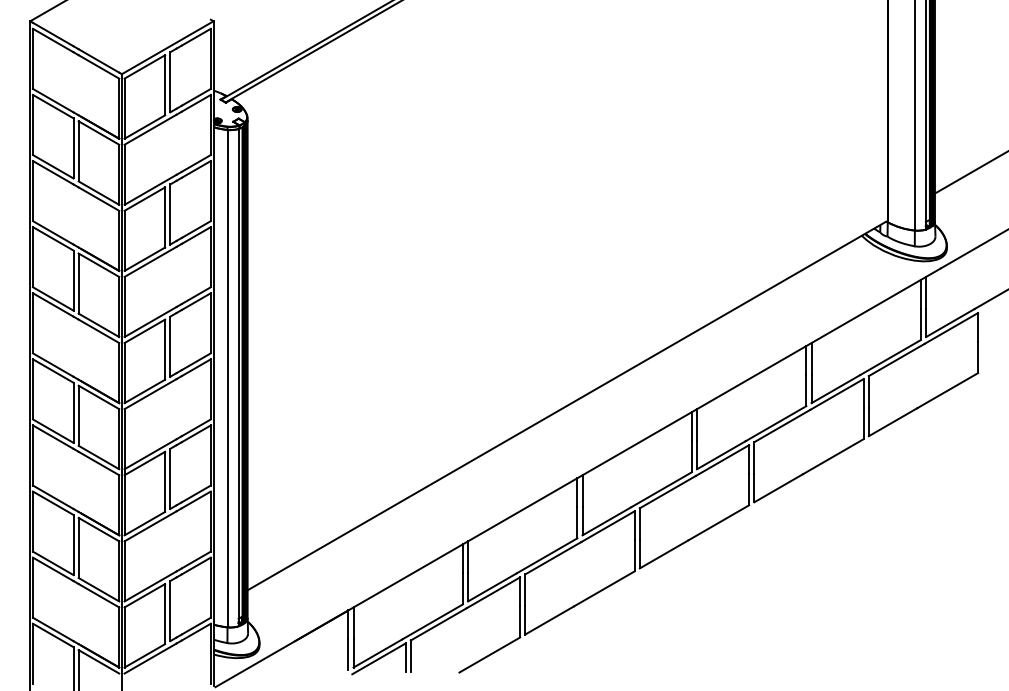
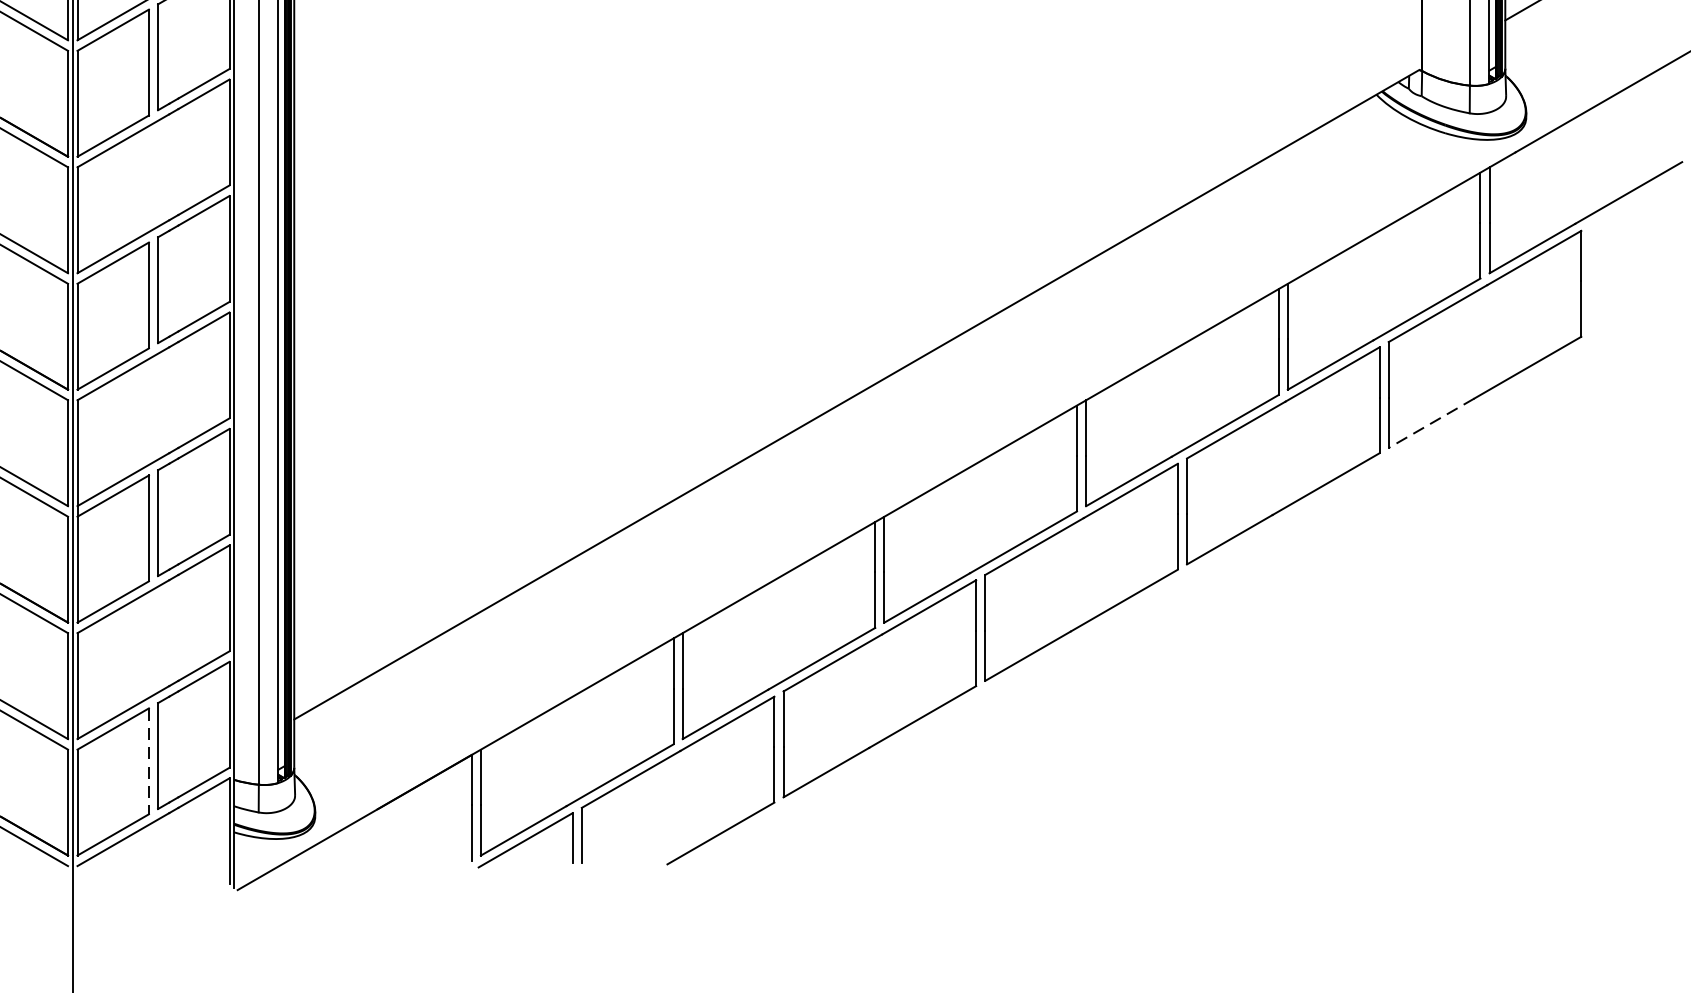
line: (892, 422) -> (1430, 423), solid -> dashed
line: (165, 614) -> (149, 762), solid -> dashed

